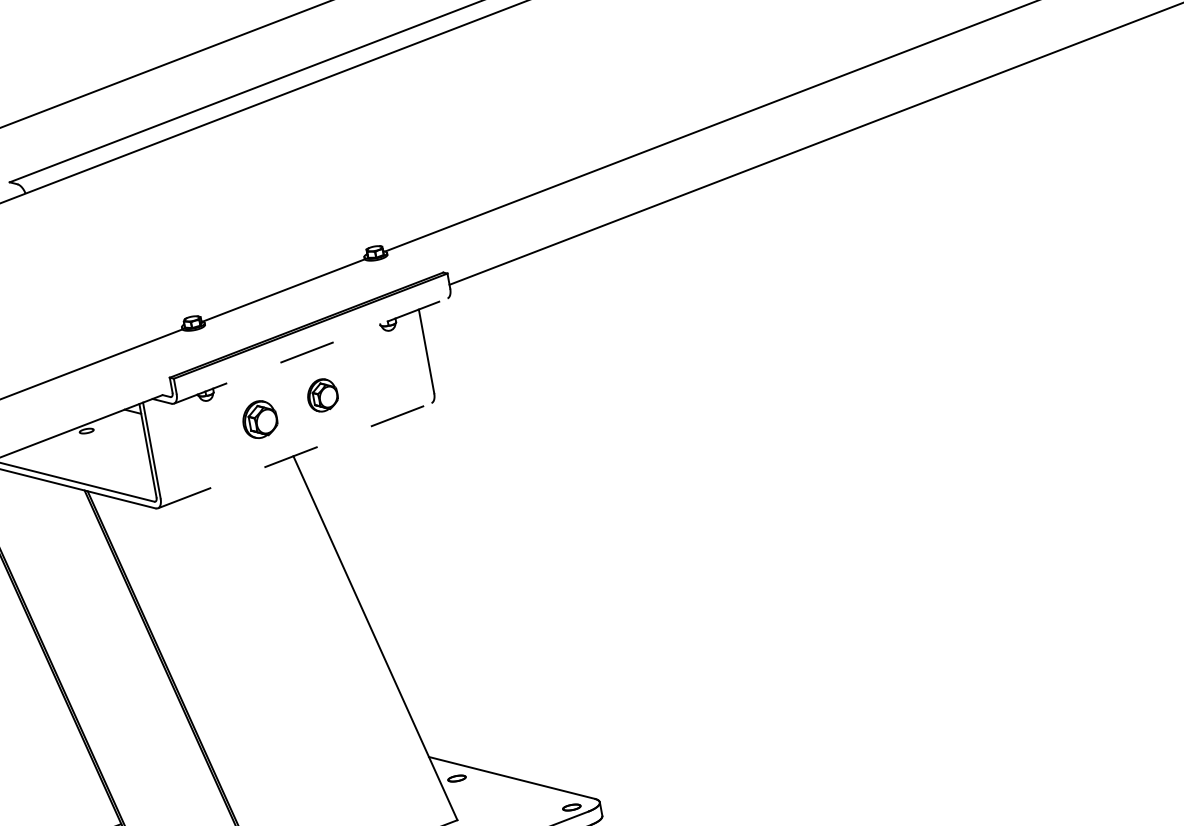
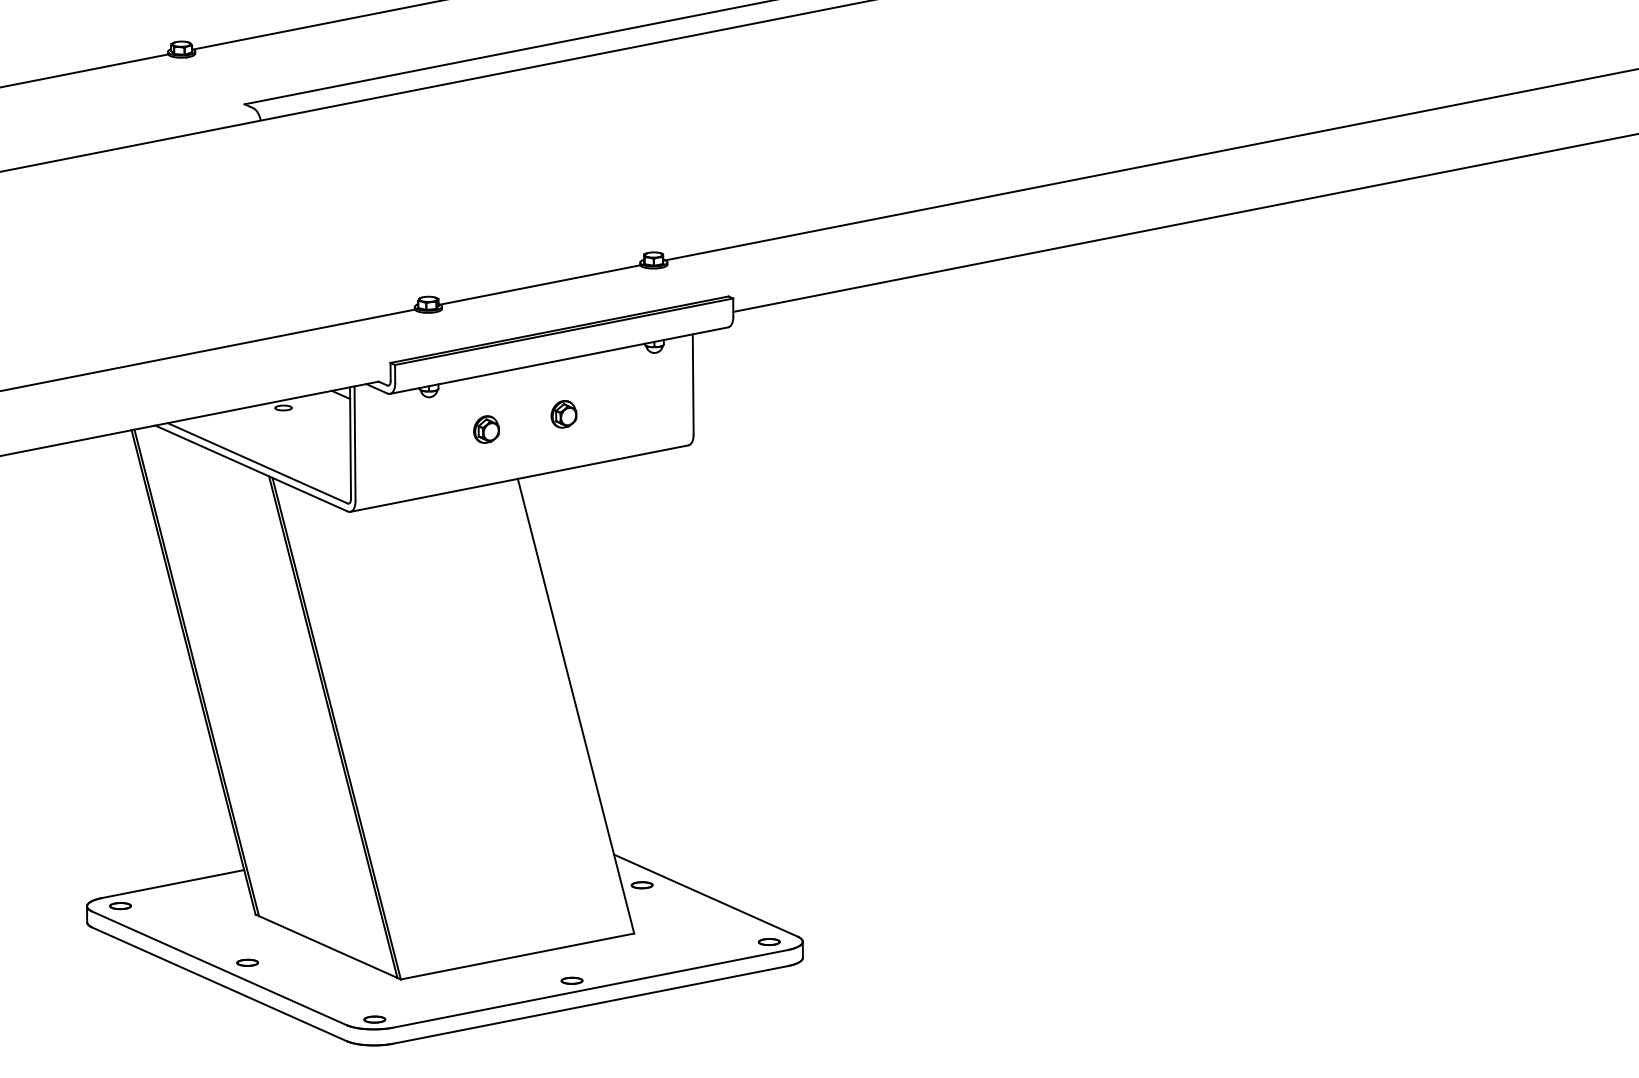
line: (311, 350) -> (559, 360), dashed -> solid
part: (322, 395) -> (563, 414), size x0.71
part: (259, 419) -> (486, 429), size x0.62
line: (294, 455) -> (519, 478), dashed -> solid

